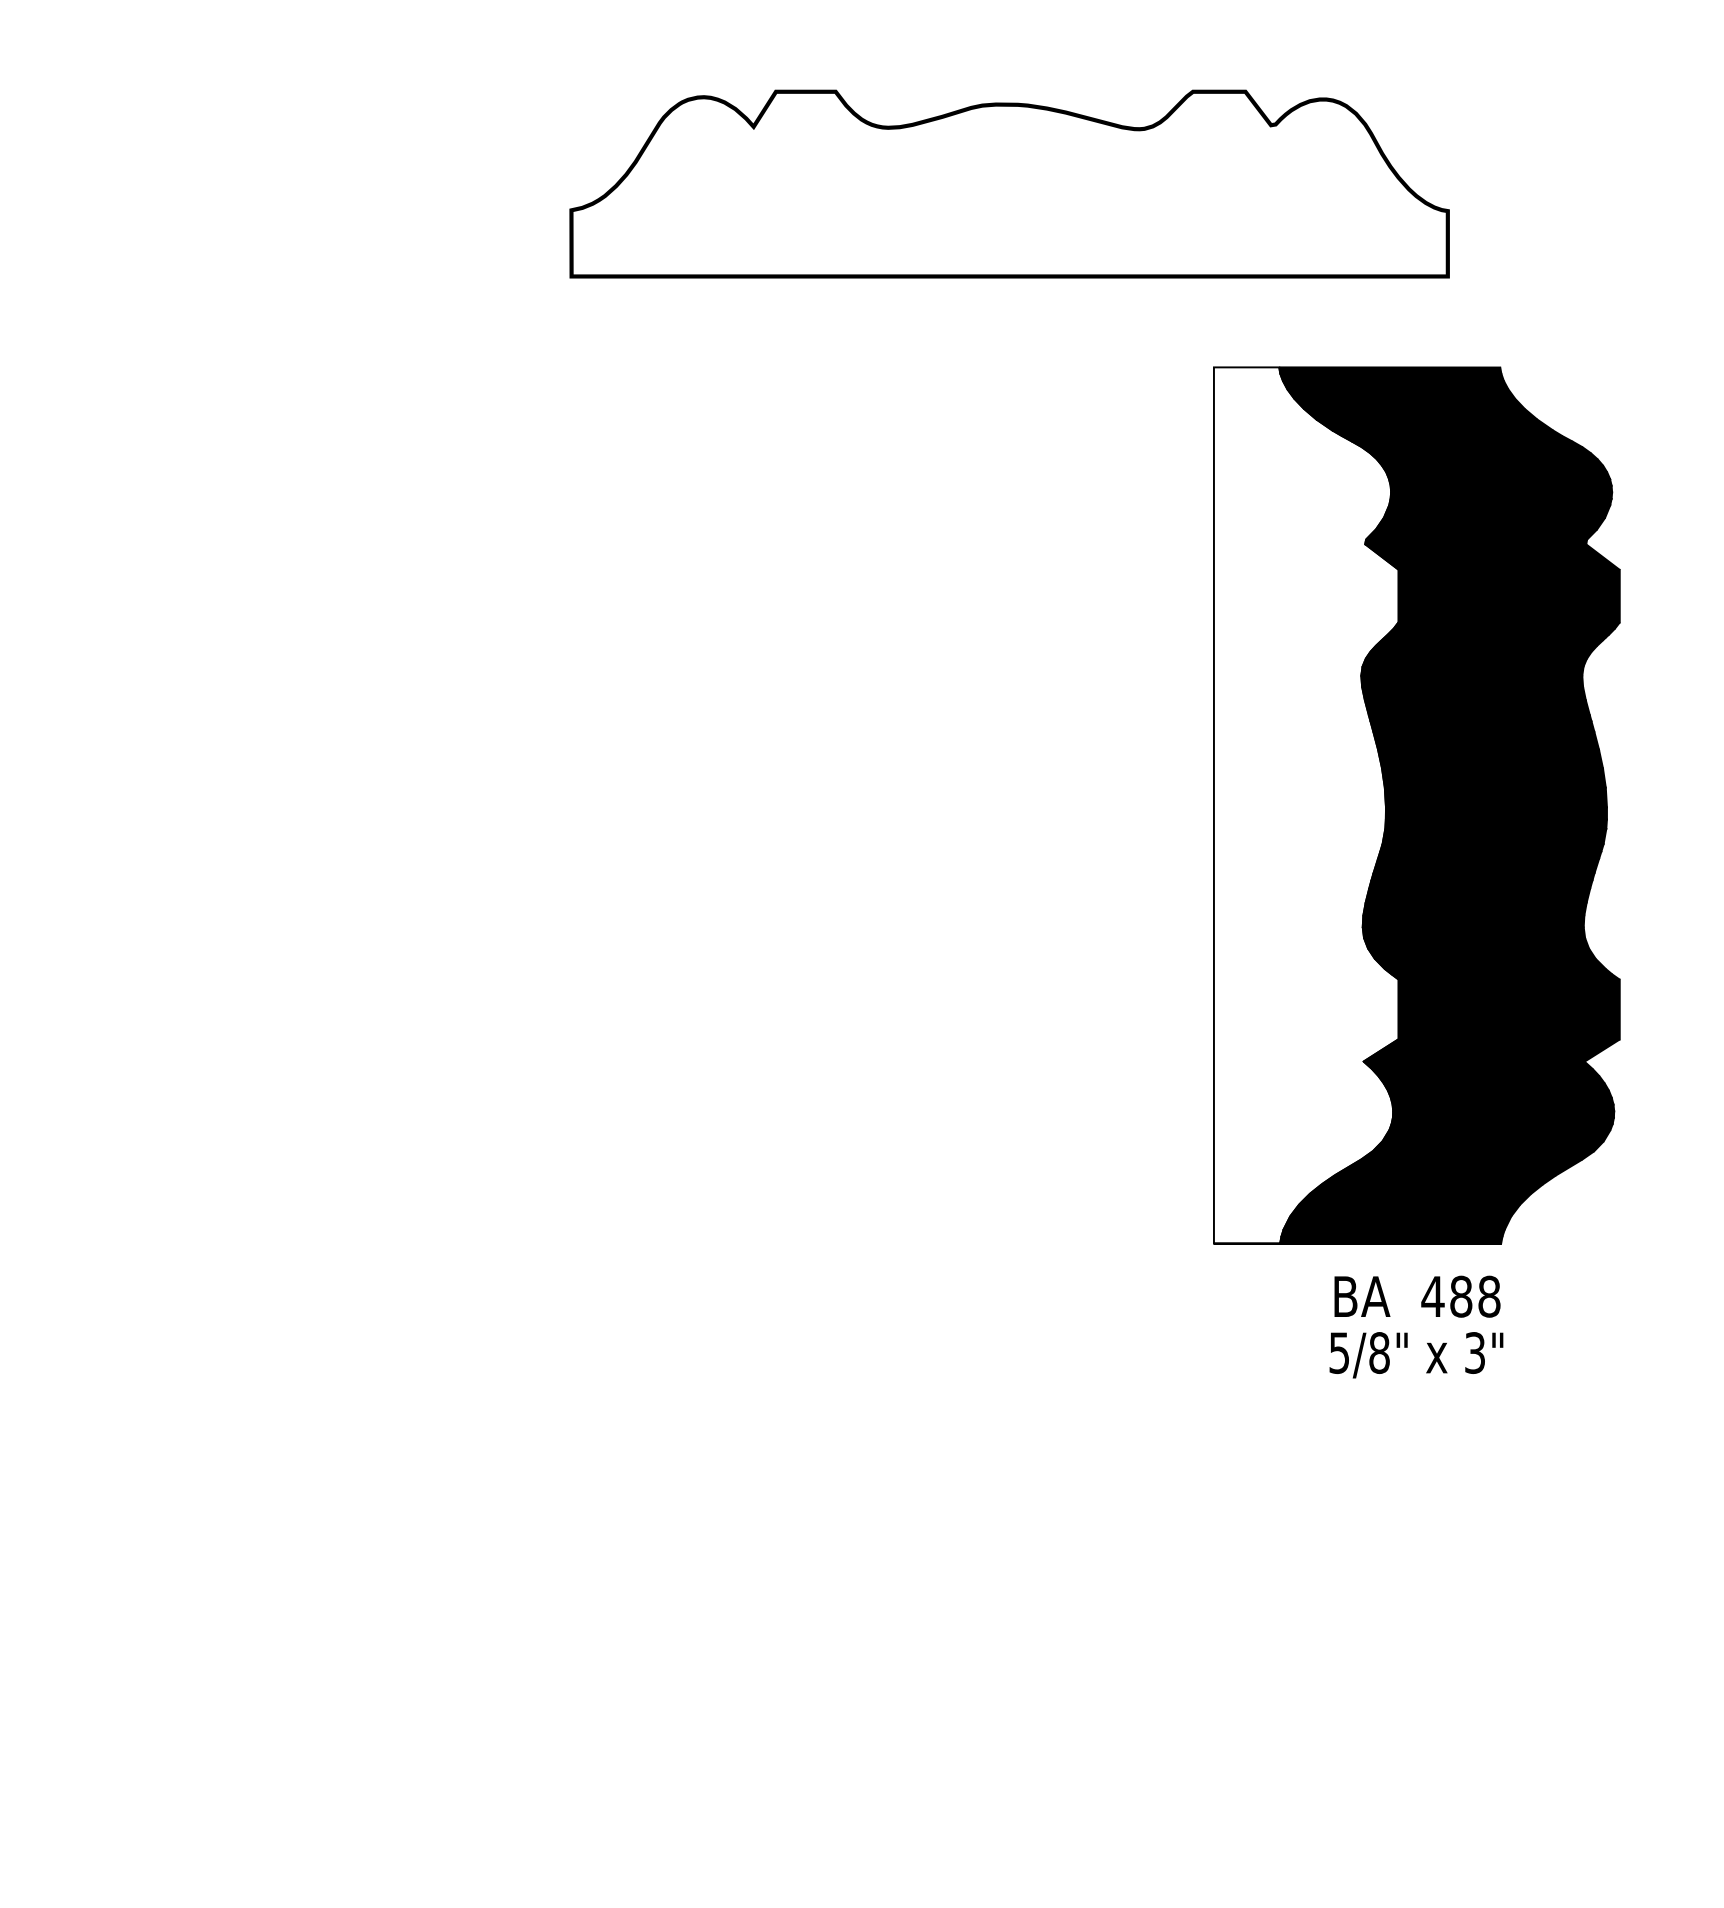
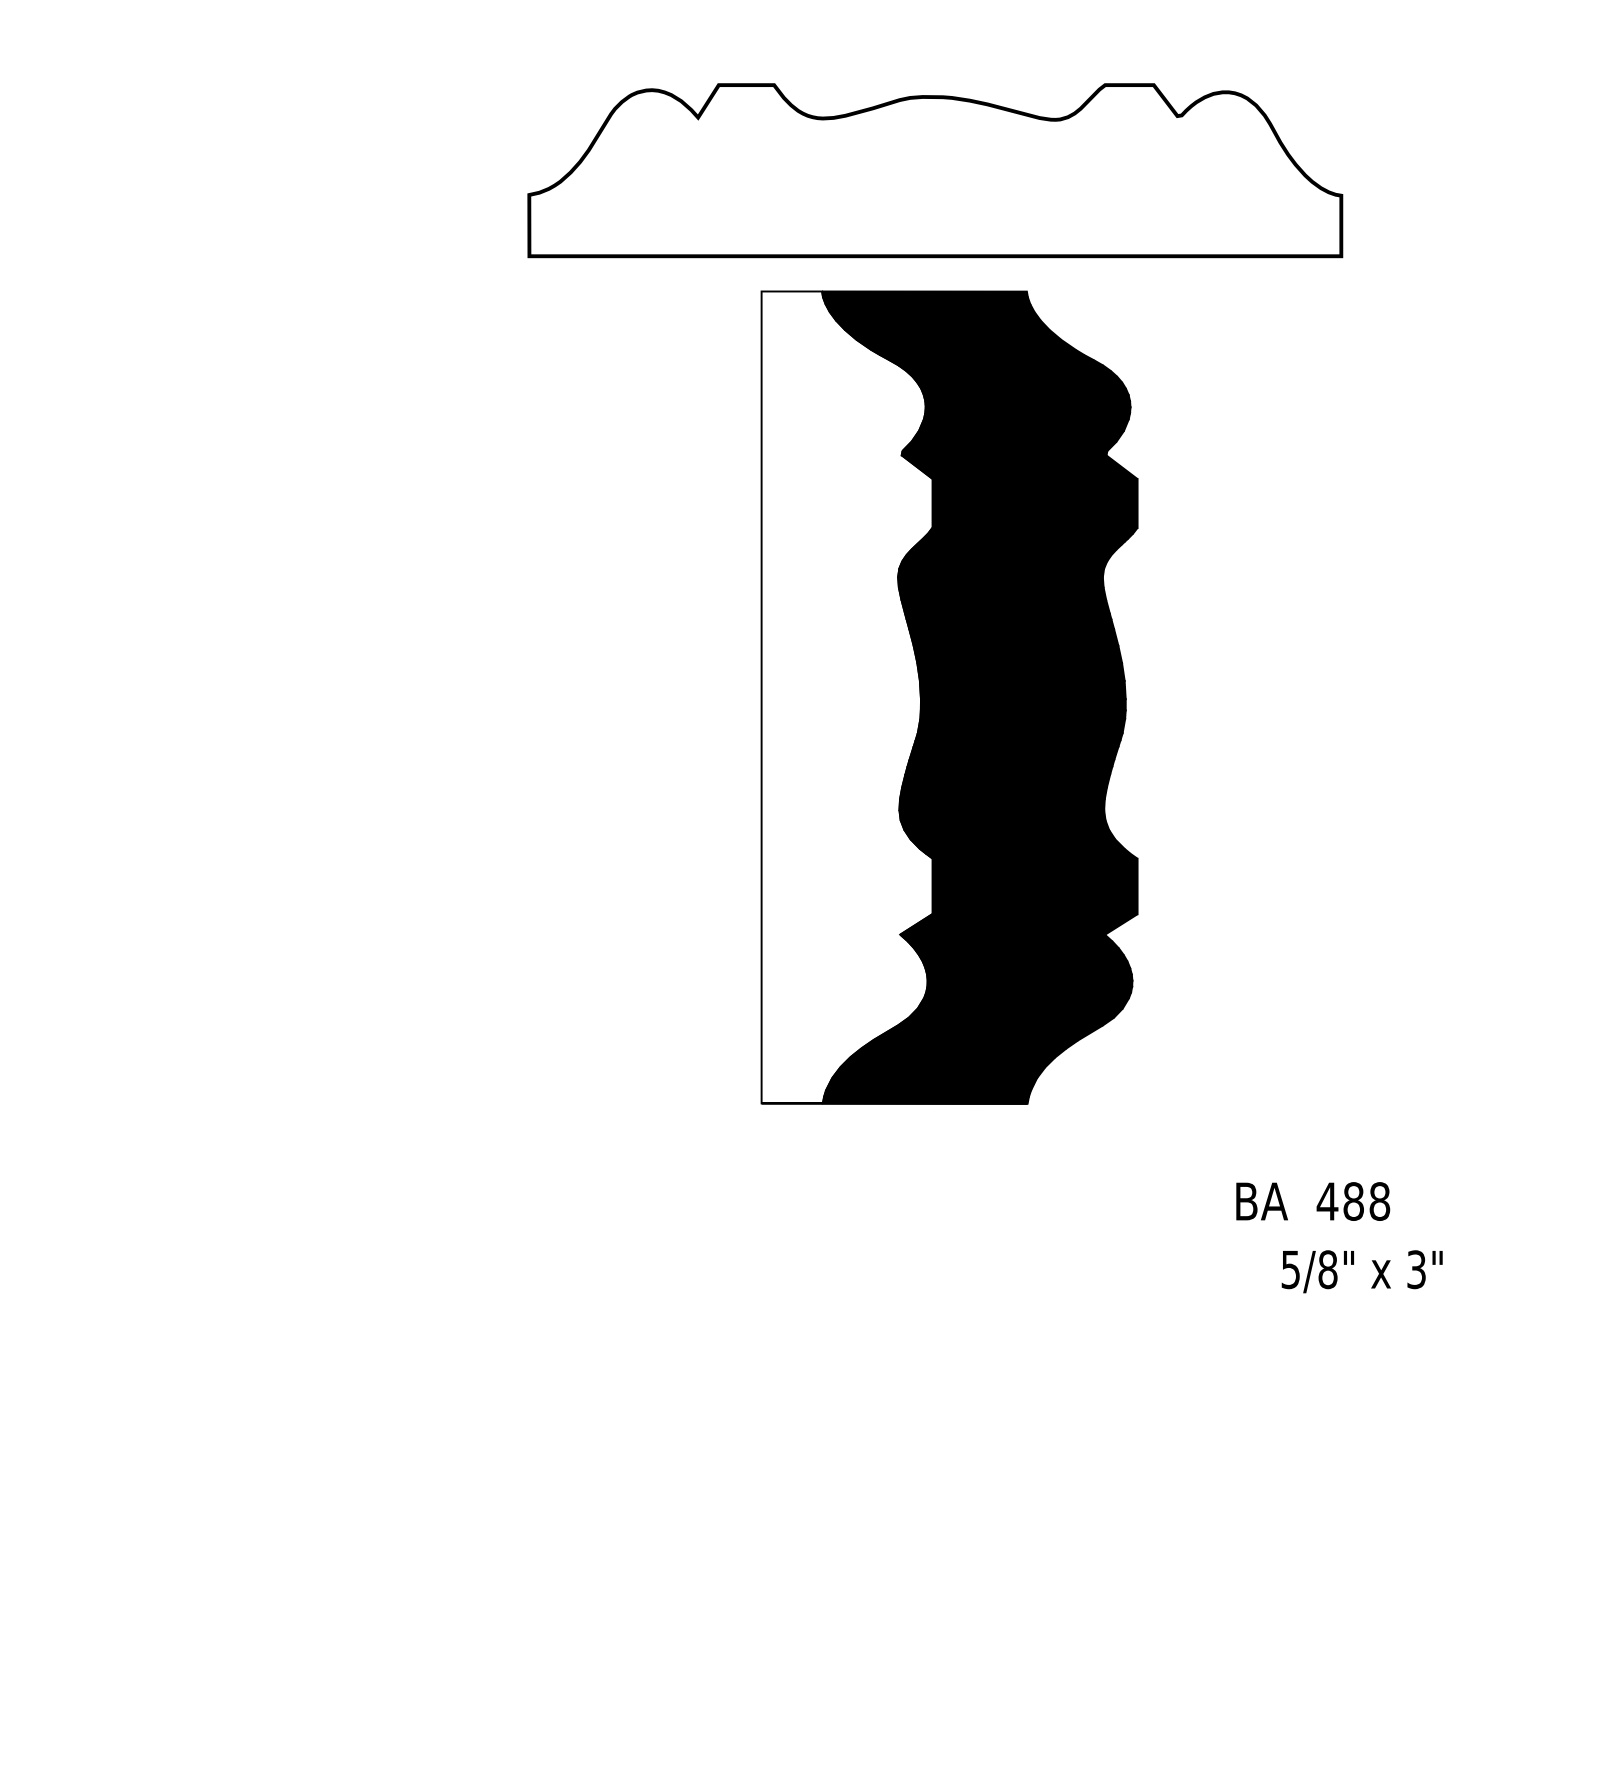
part: (1416, 805) -> (949, 697), moved
text: (1415, 1354) -> (1361, 1271), moved

